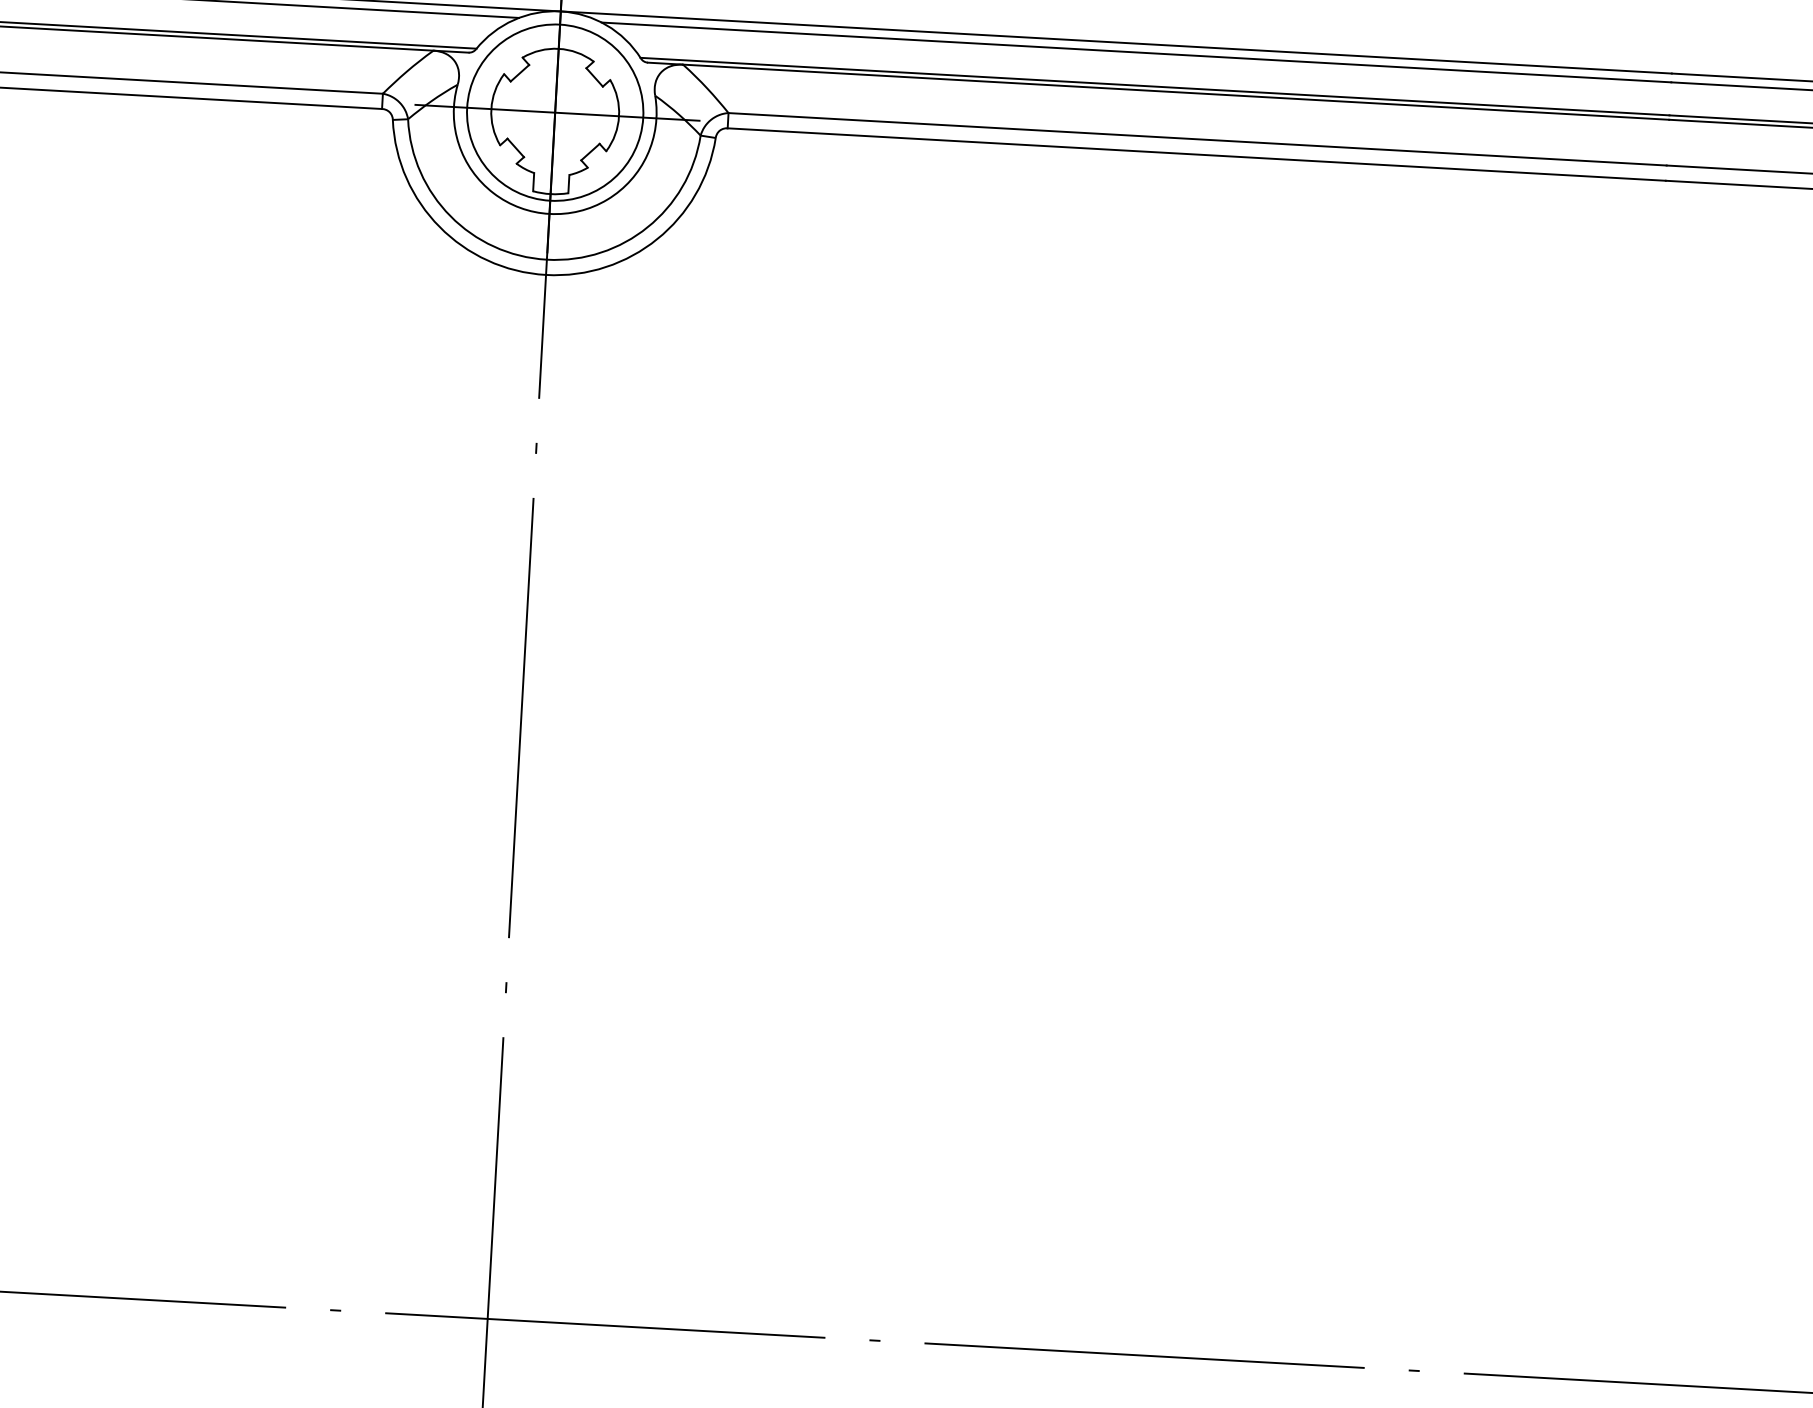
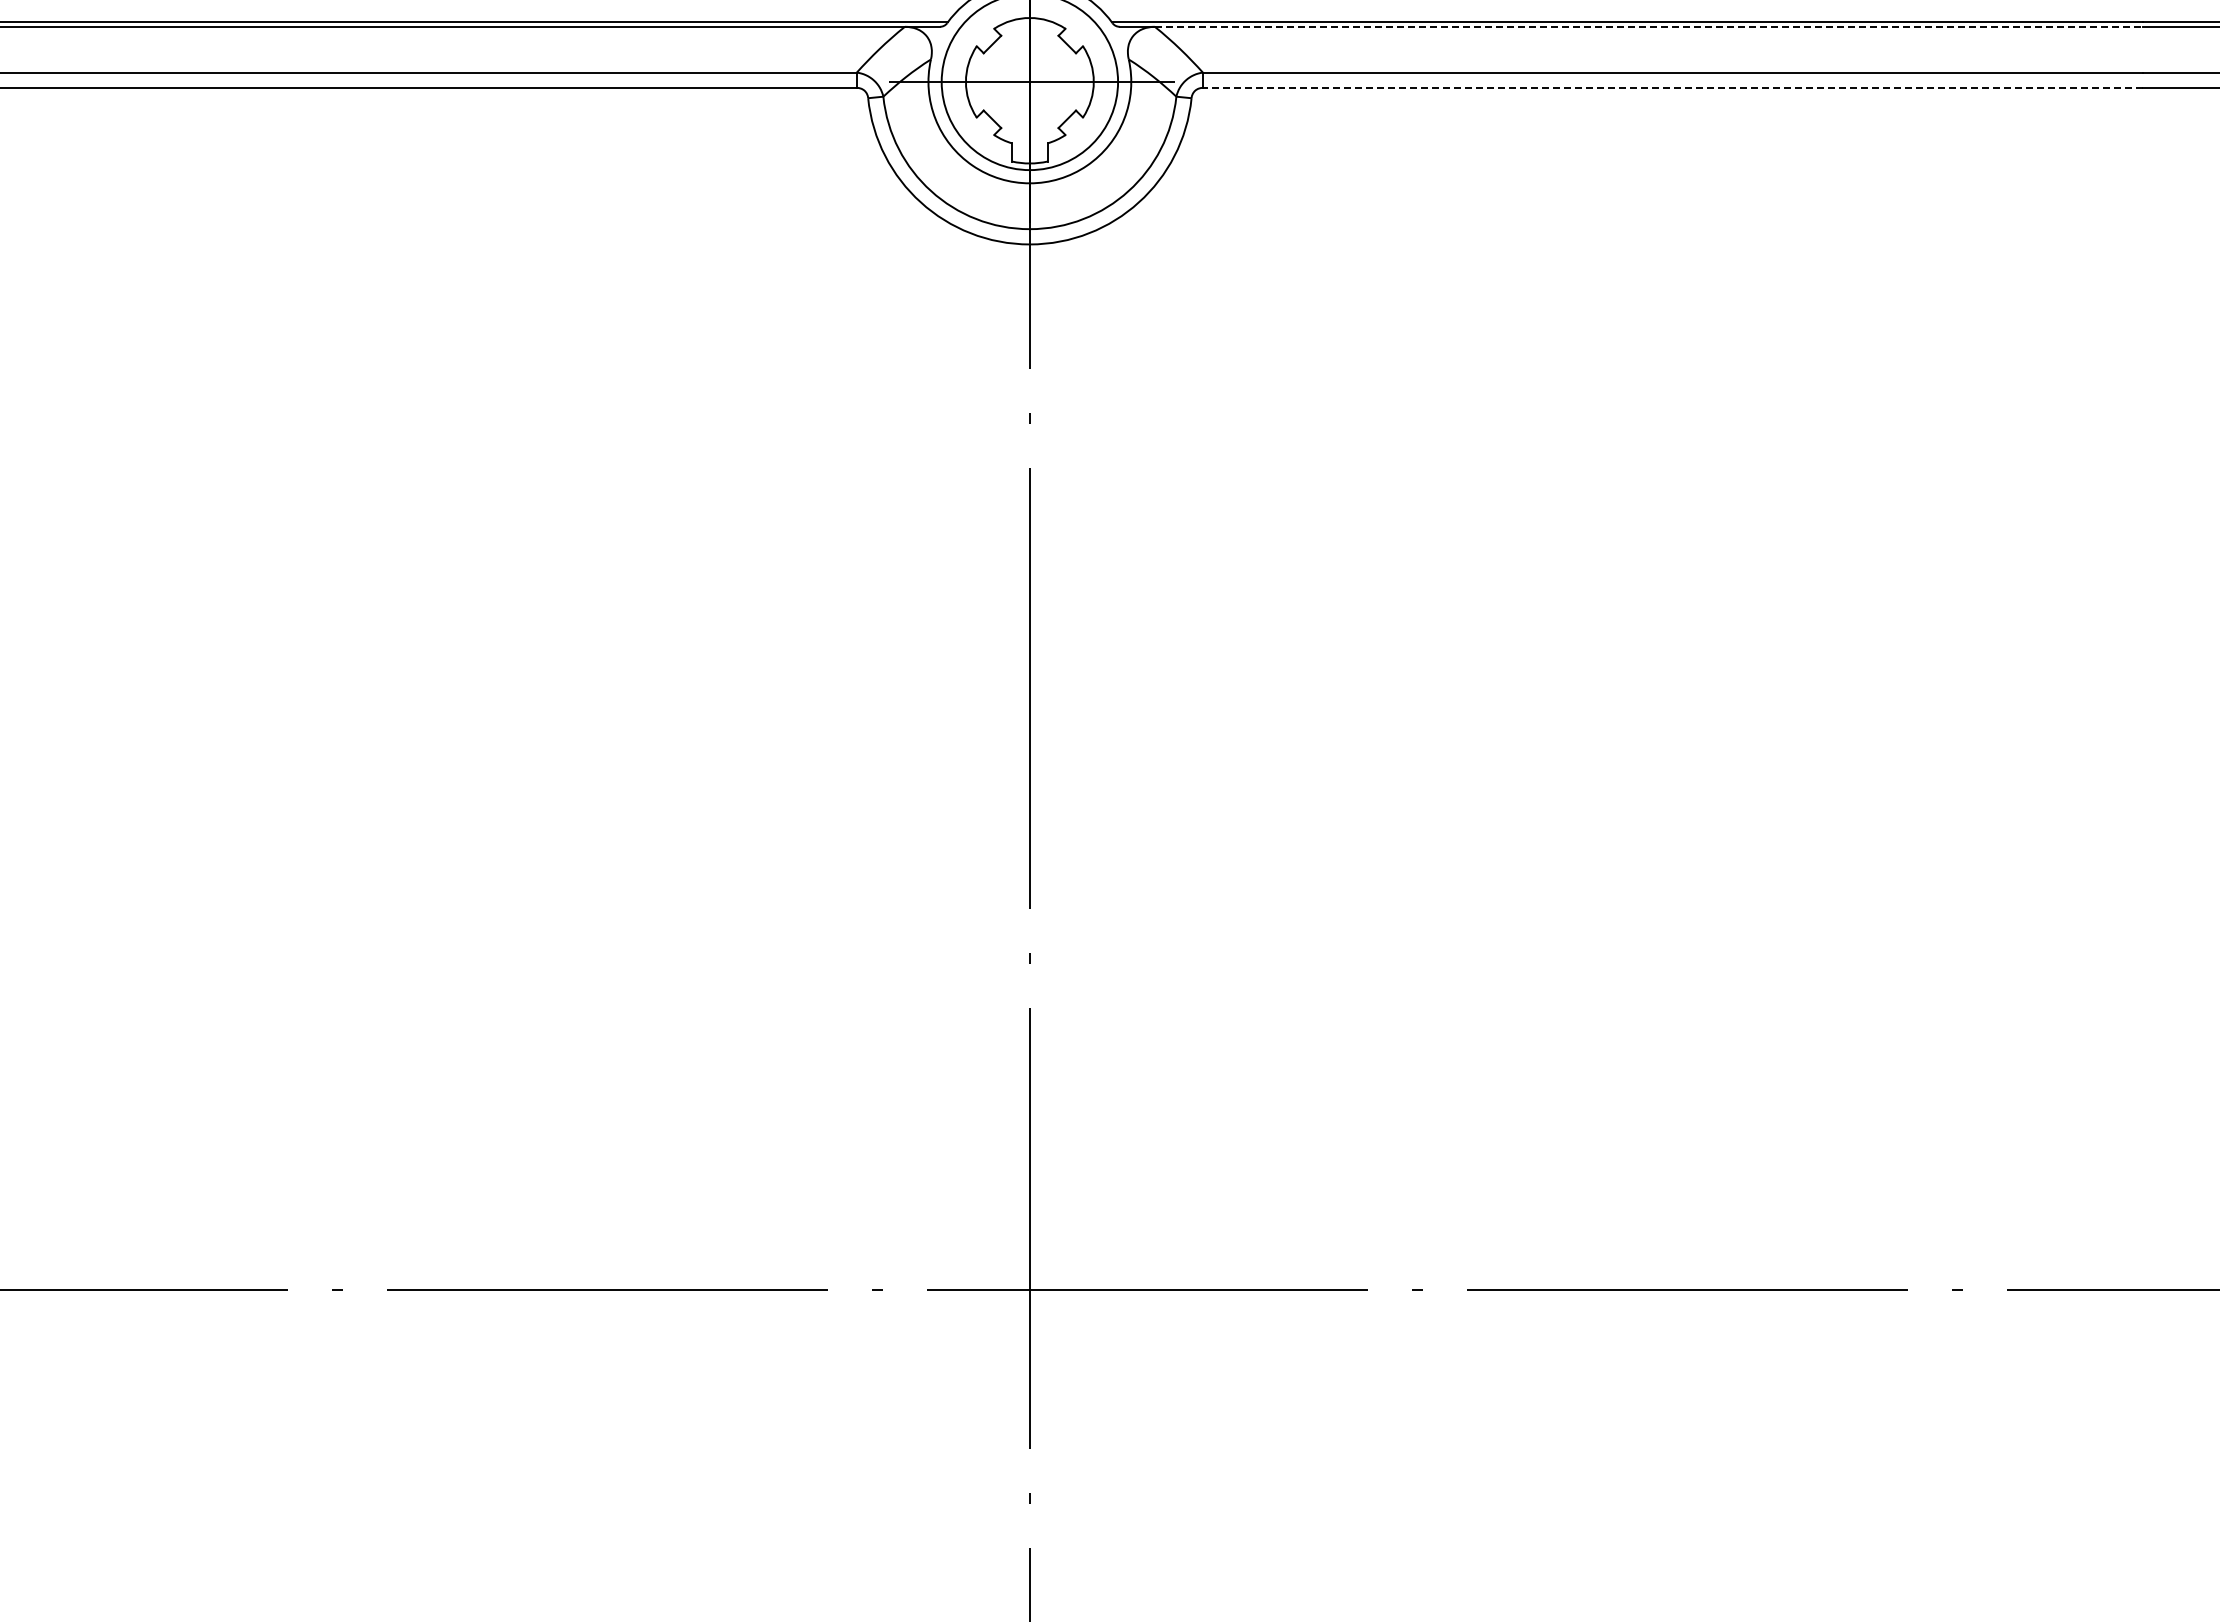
line: (1175, 91) -> (1648, 26), solid -> dashed
line: (1196, 154) -> (1672, 87), solid -> dashed

